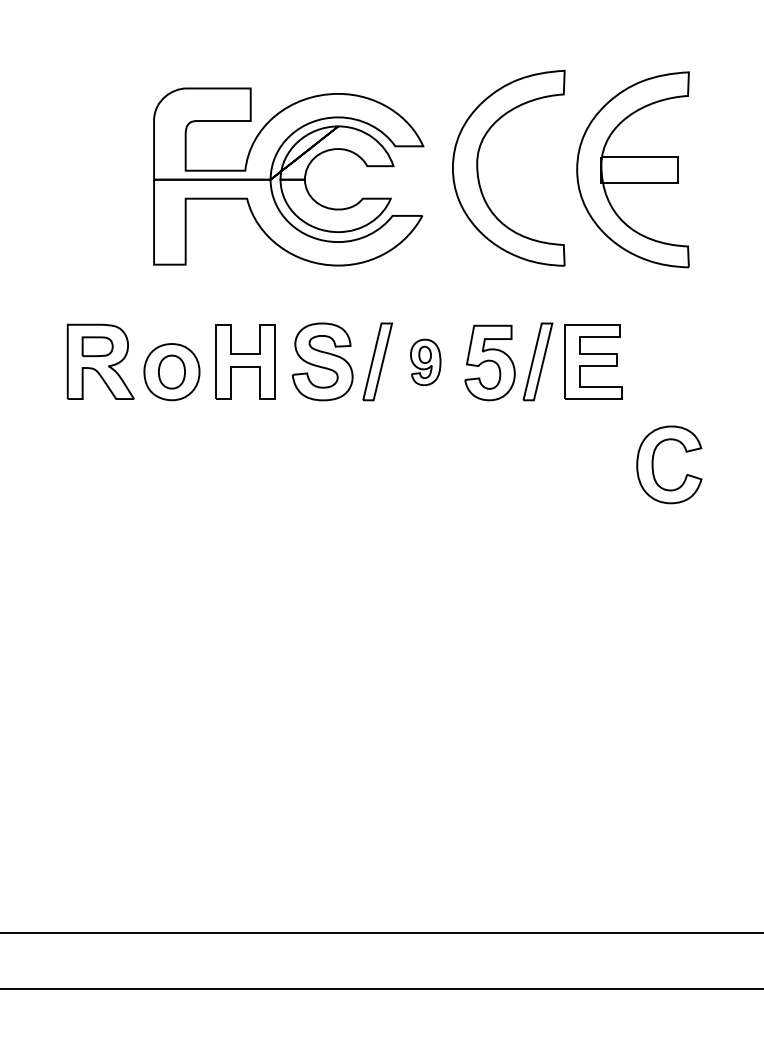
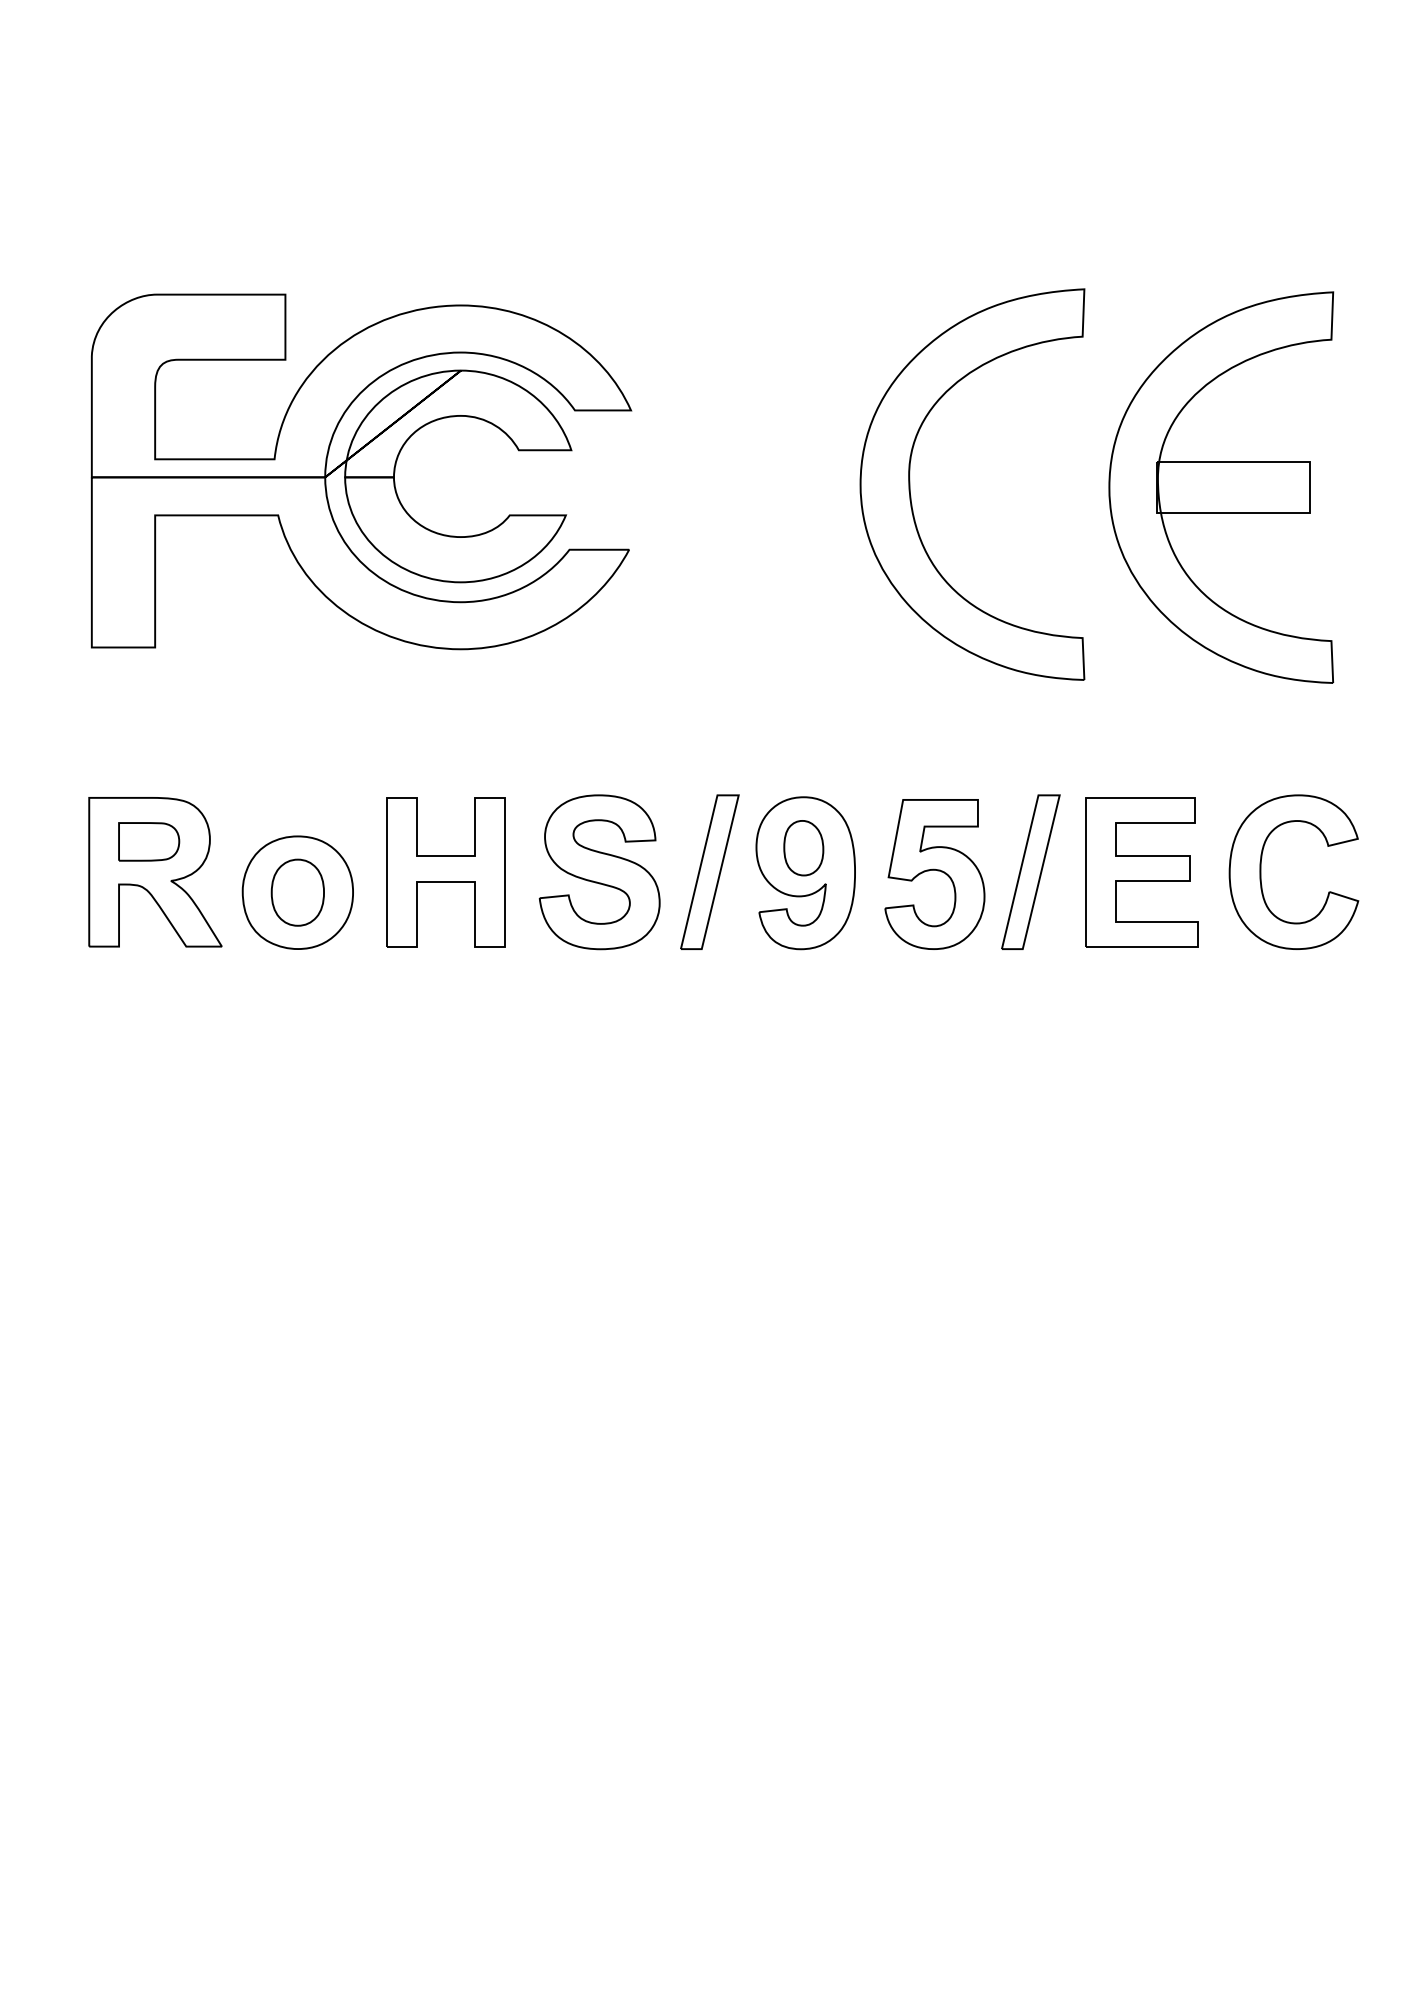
part: (288, 176) -> (361, 470), moved
part: (425, 362) -> (805, 873), size x1.67
part: (653, 464) -> (1262, 871), moved

